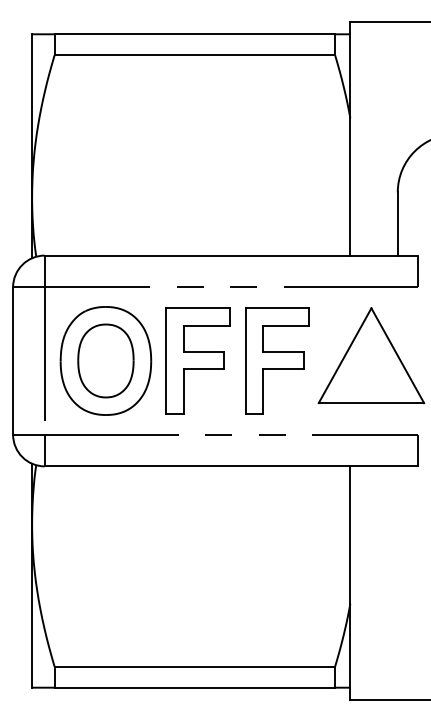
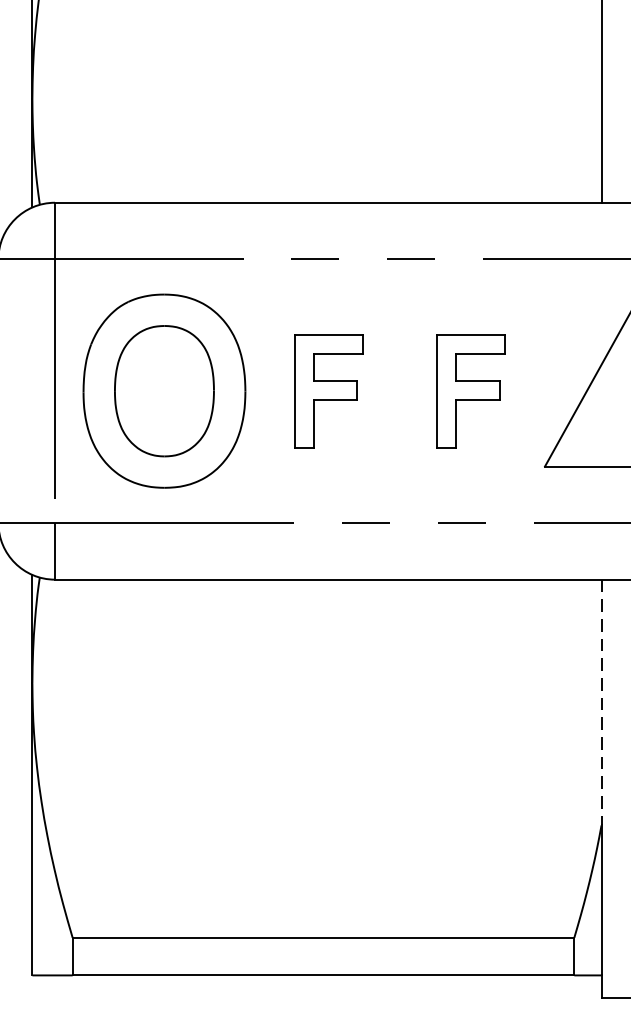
part: (197, 360) -> (328, 390), size x0.6
part: (277, 360) -> (471, 390), size x0.6
line: (350, 535) -> (601, 703), solid -> dashed

